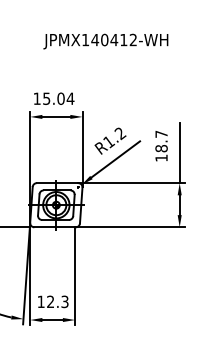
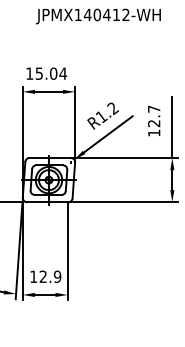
text: (161, 148) -> (154, 123), 18.7 -> 12.7
text: (64, 301) -> (57, 276), 12.3 -> 12.9

